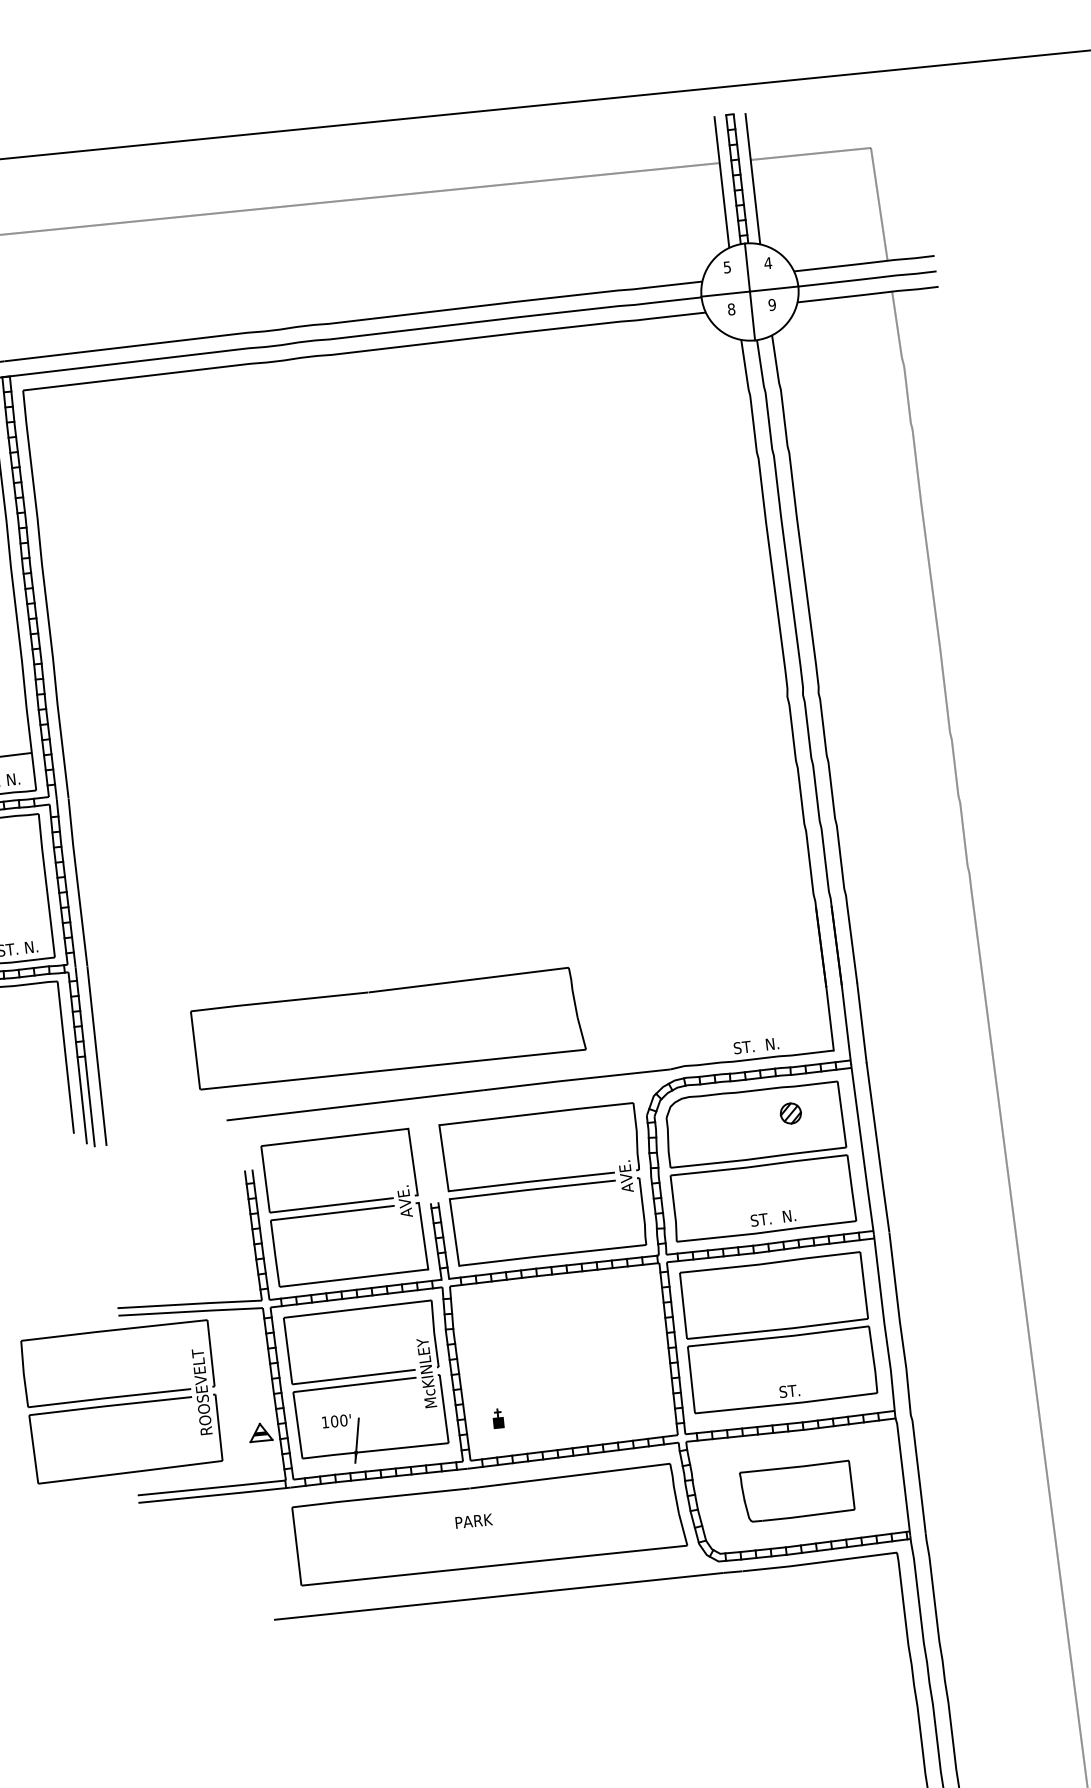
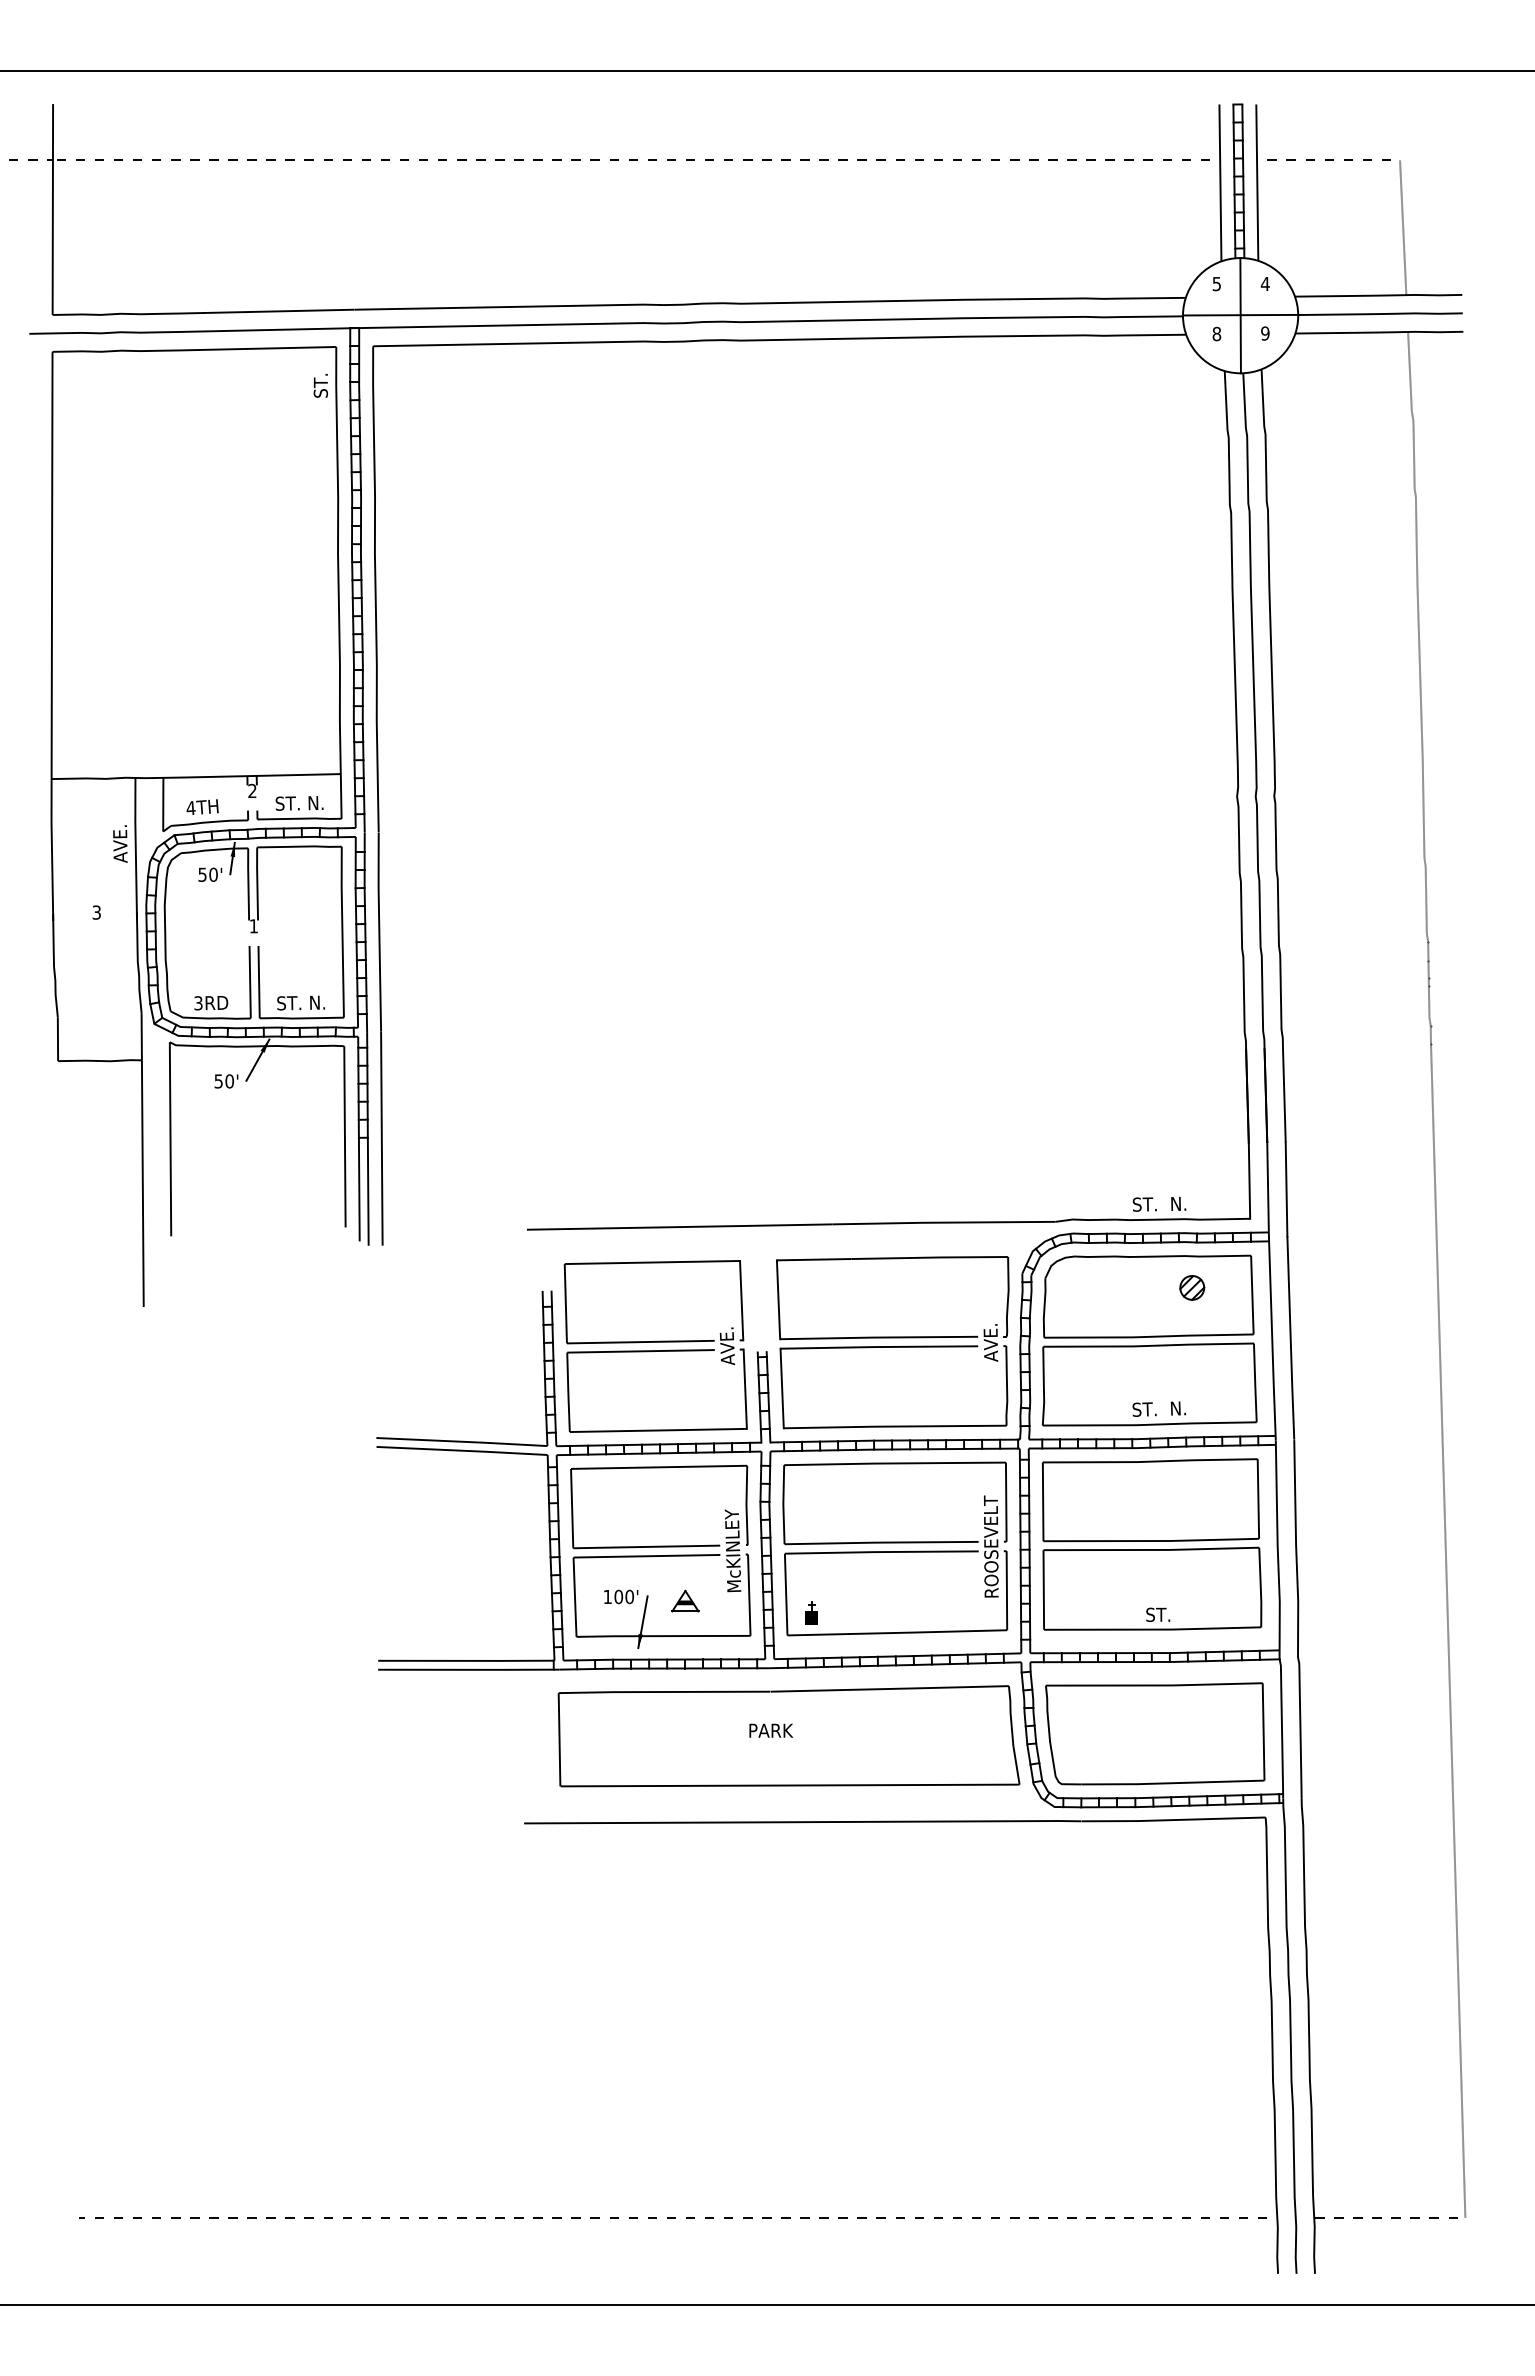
part: (387, 1028) -> (727, 1140), removed
part: (121, 1401) -> (895, 1548), moved
part: (260, 1431) -> (685, 1600), moved
part: (797, 1491) -> (1155, 1733), size x1.67

